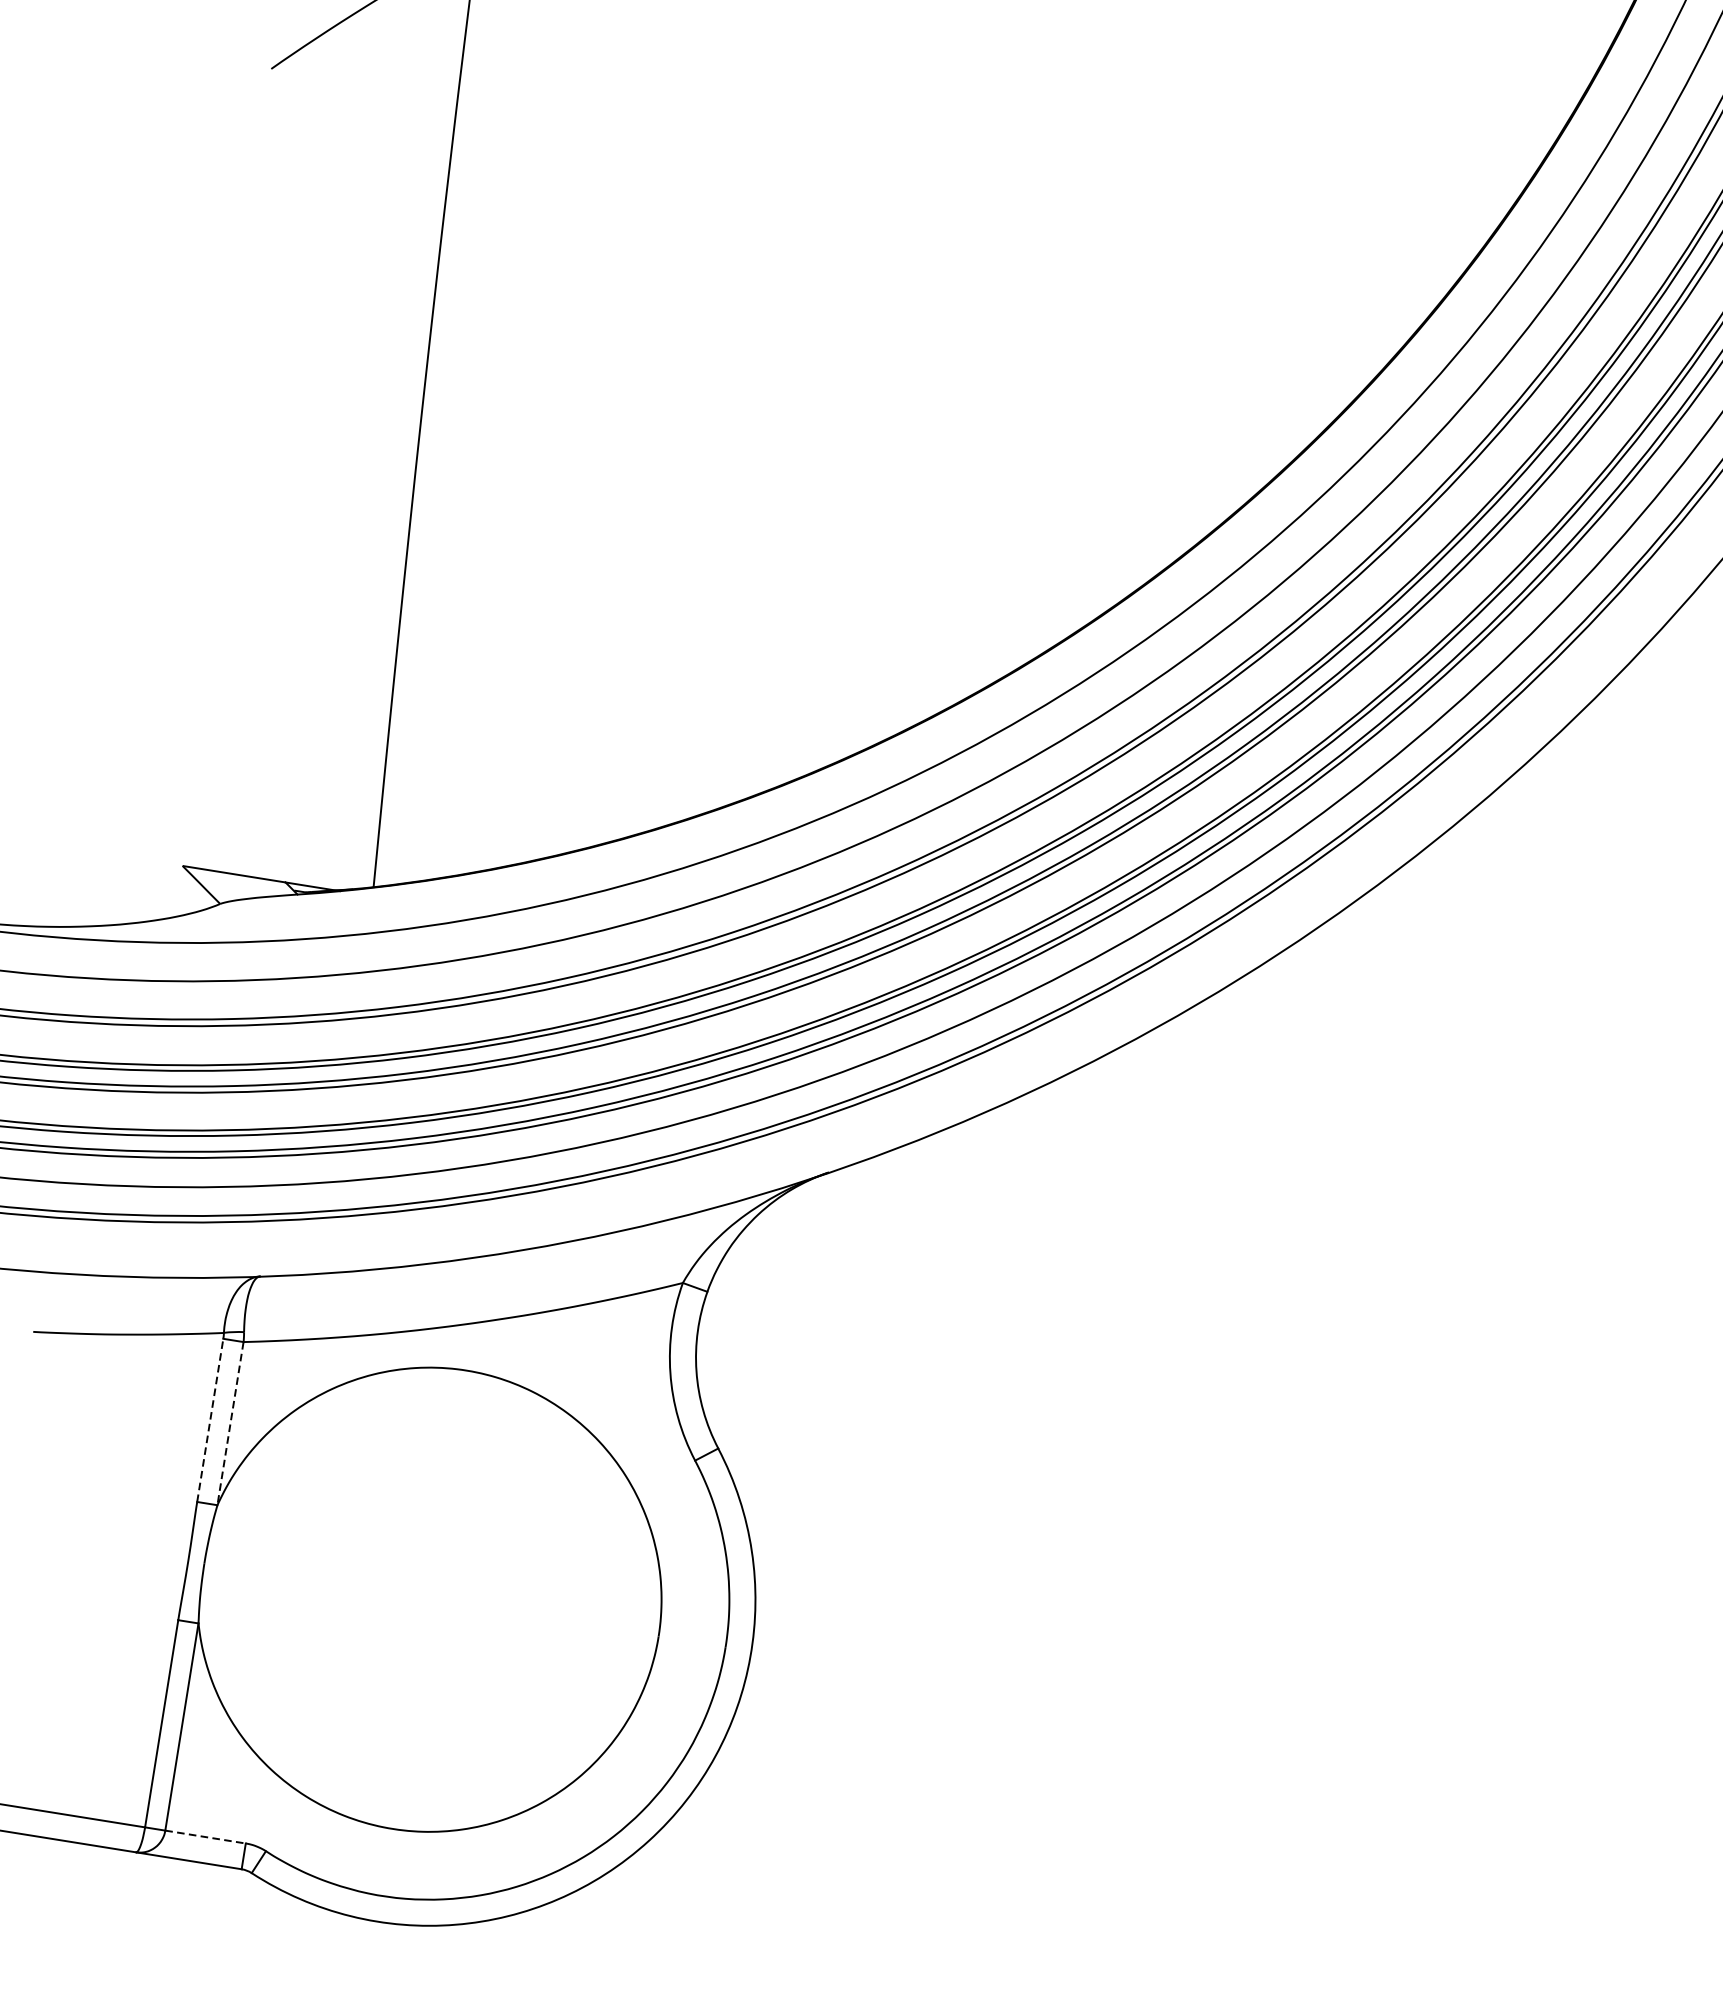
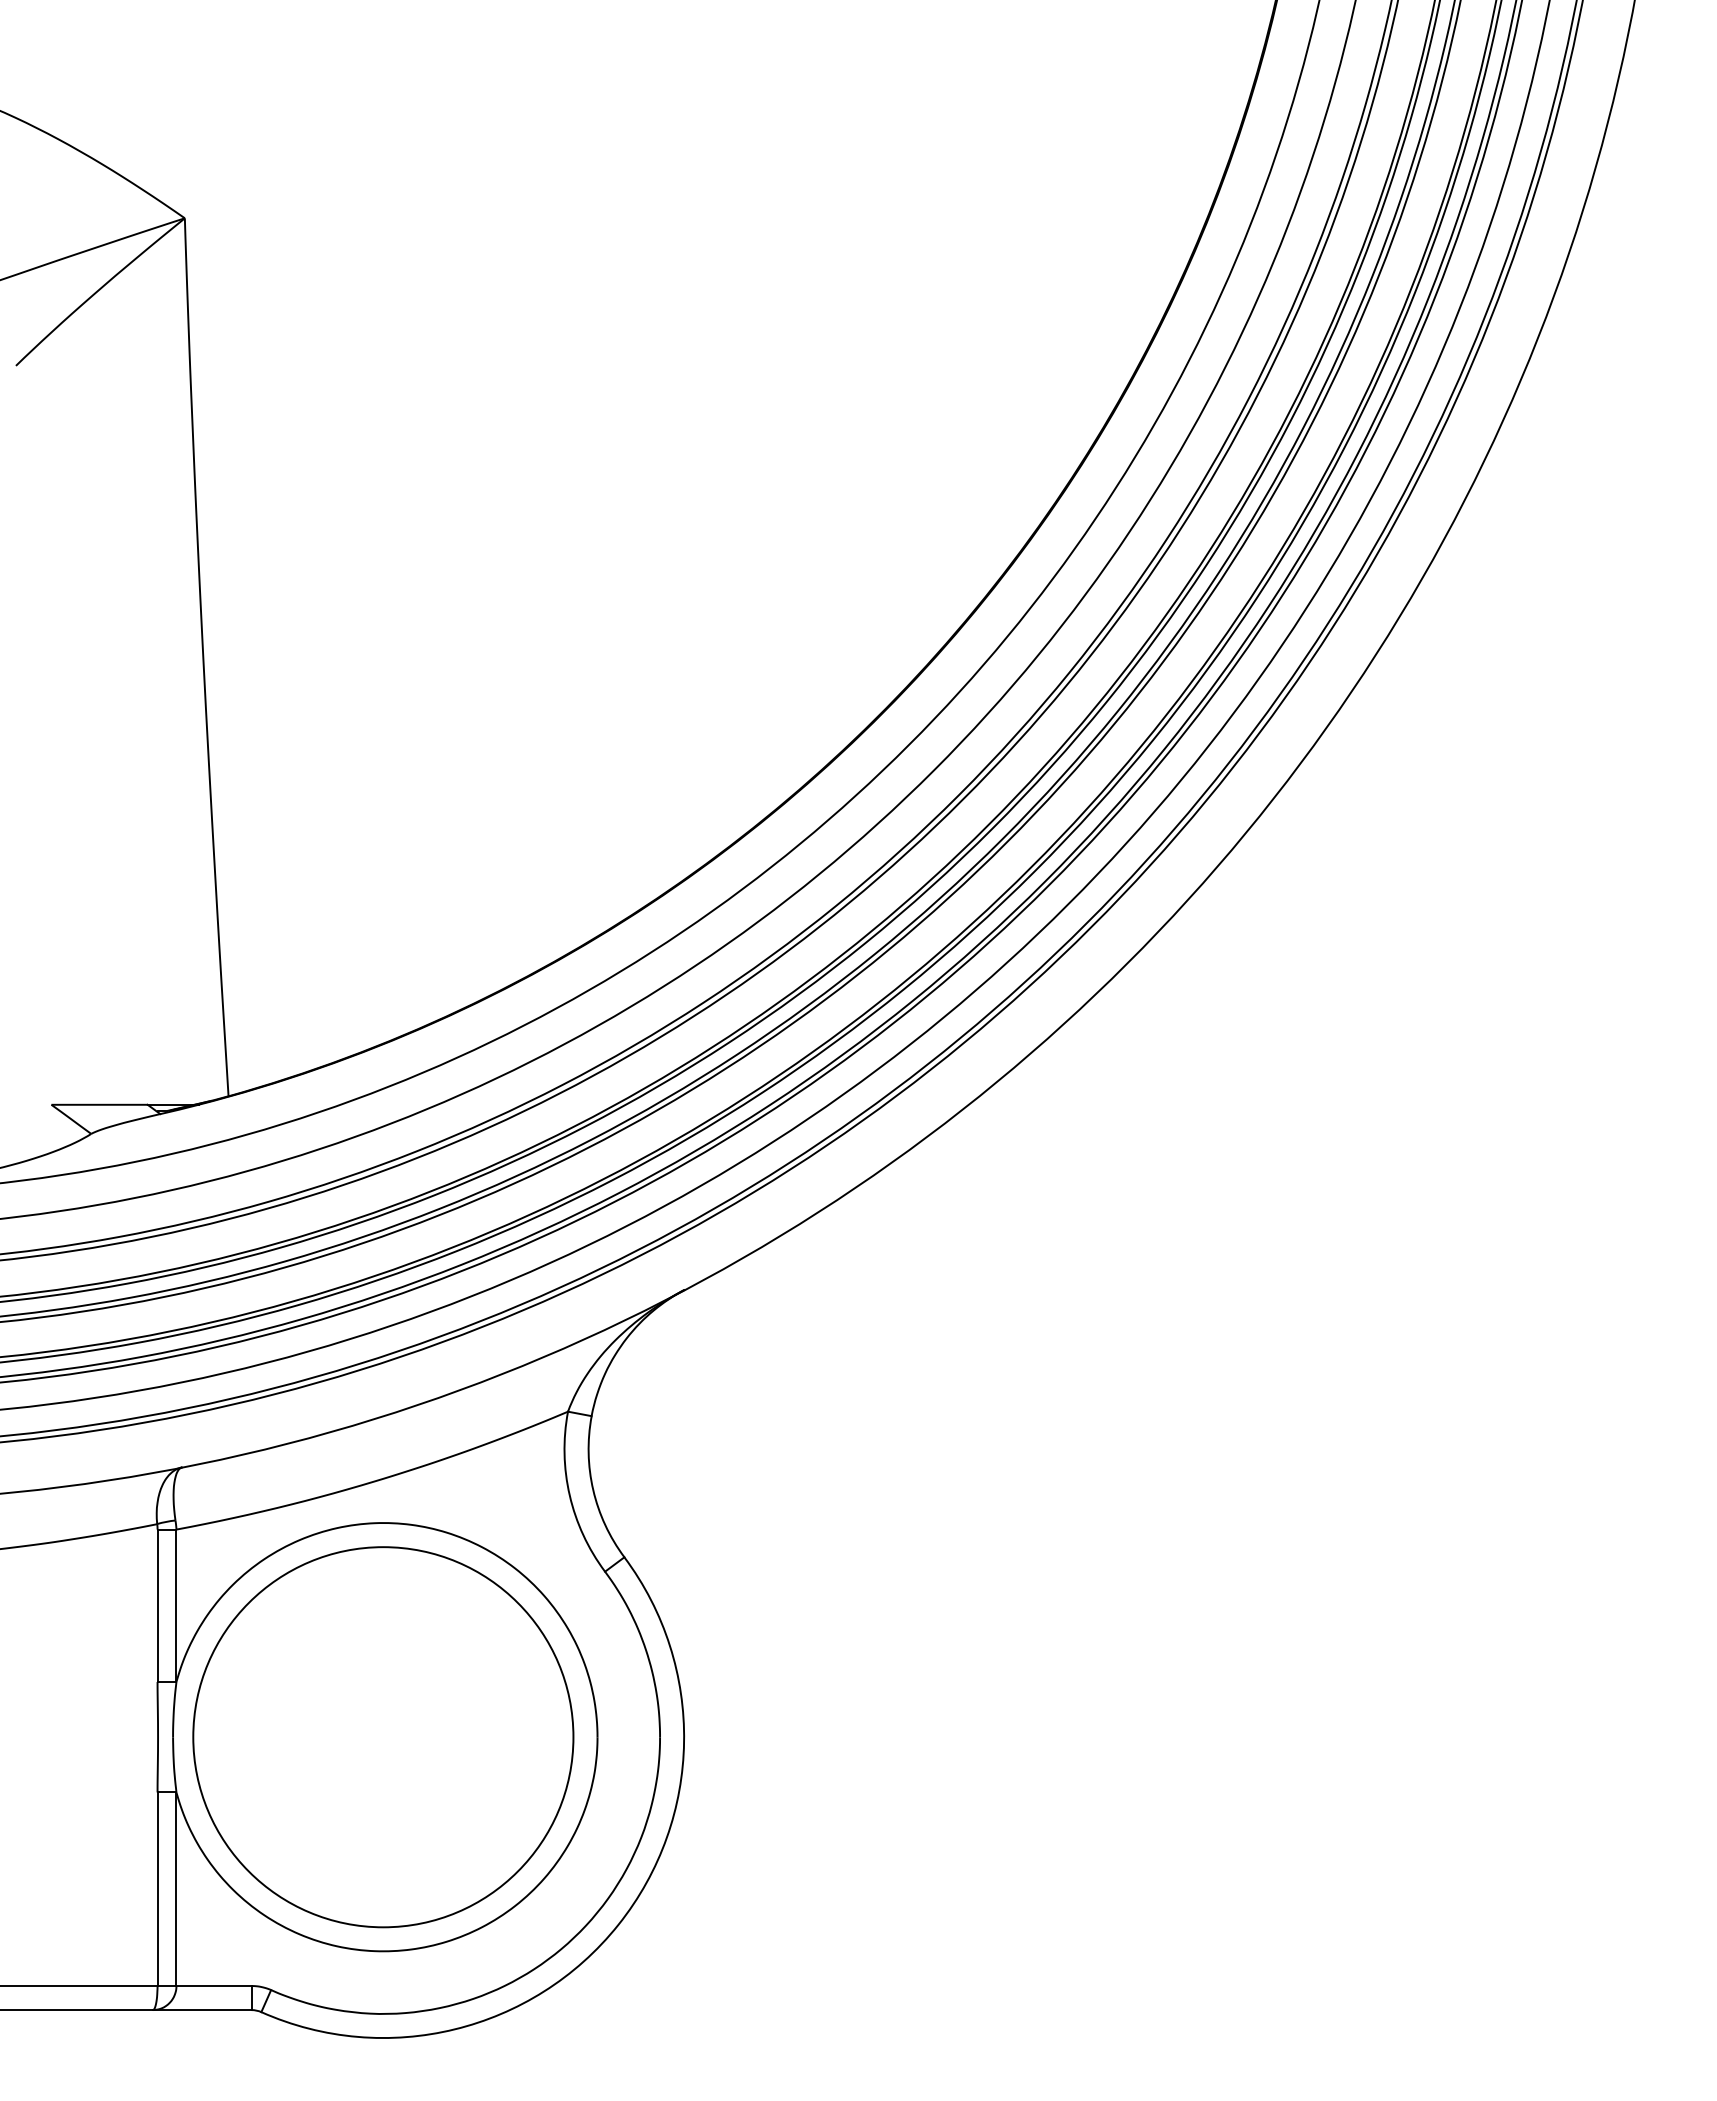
line: (210, 1420) -> (157, 1605), dashed -> solid
line: (230, 1424) -> (176, 1606), dashed -> solid
circle: (429, 1600) -> (383, 1737), added
line: (205, 1837) -> (214, 1986), dashed -> solid

